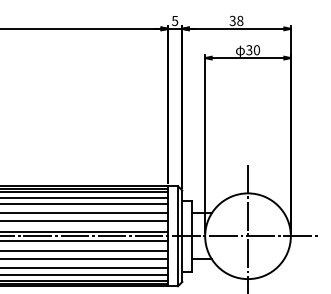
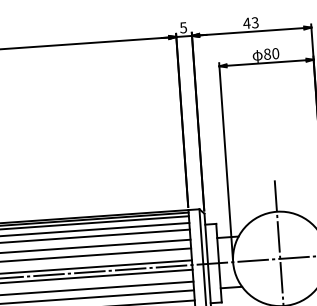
text: (236, 20) -> (250, 22), 38 -> 43
text: (249, 49) -> (267, 53), 30 -> 80

